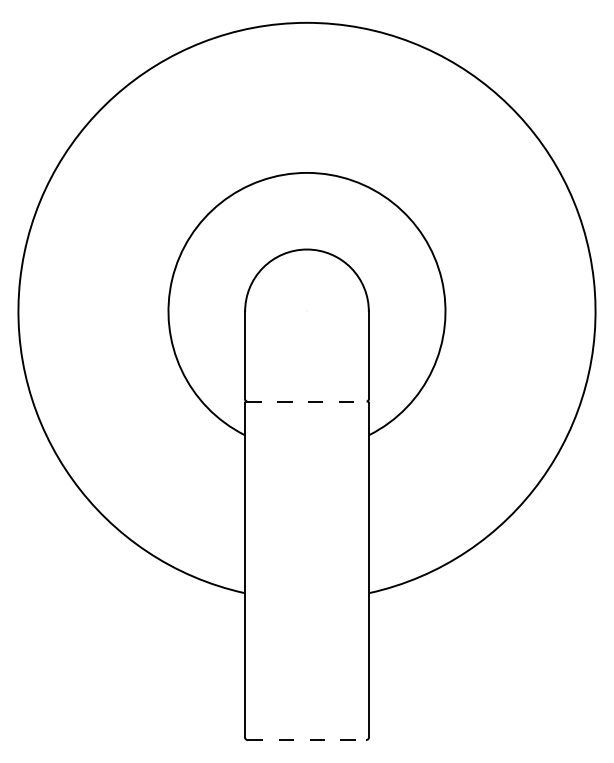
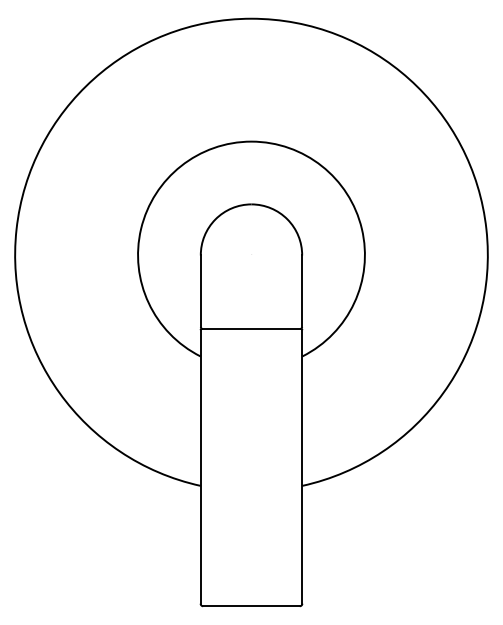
line: (307, 401) -> (251, 328), dashed -> solid
line: (307, 740) -> (251, 606), dashed -> solid

